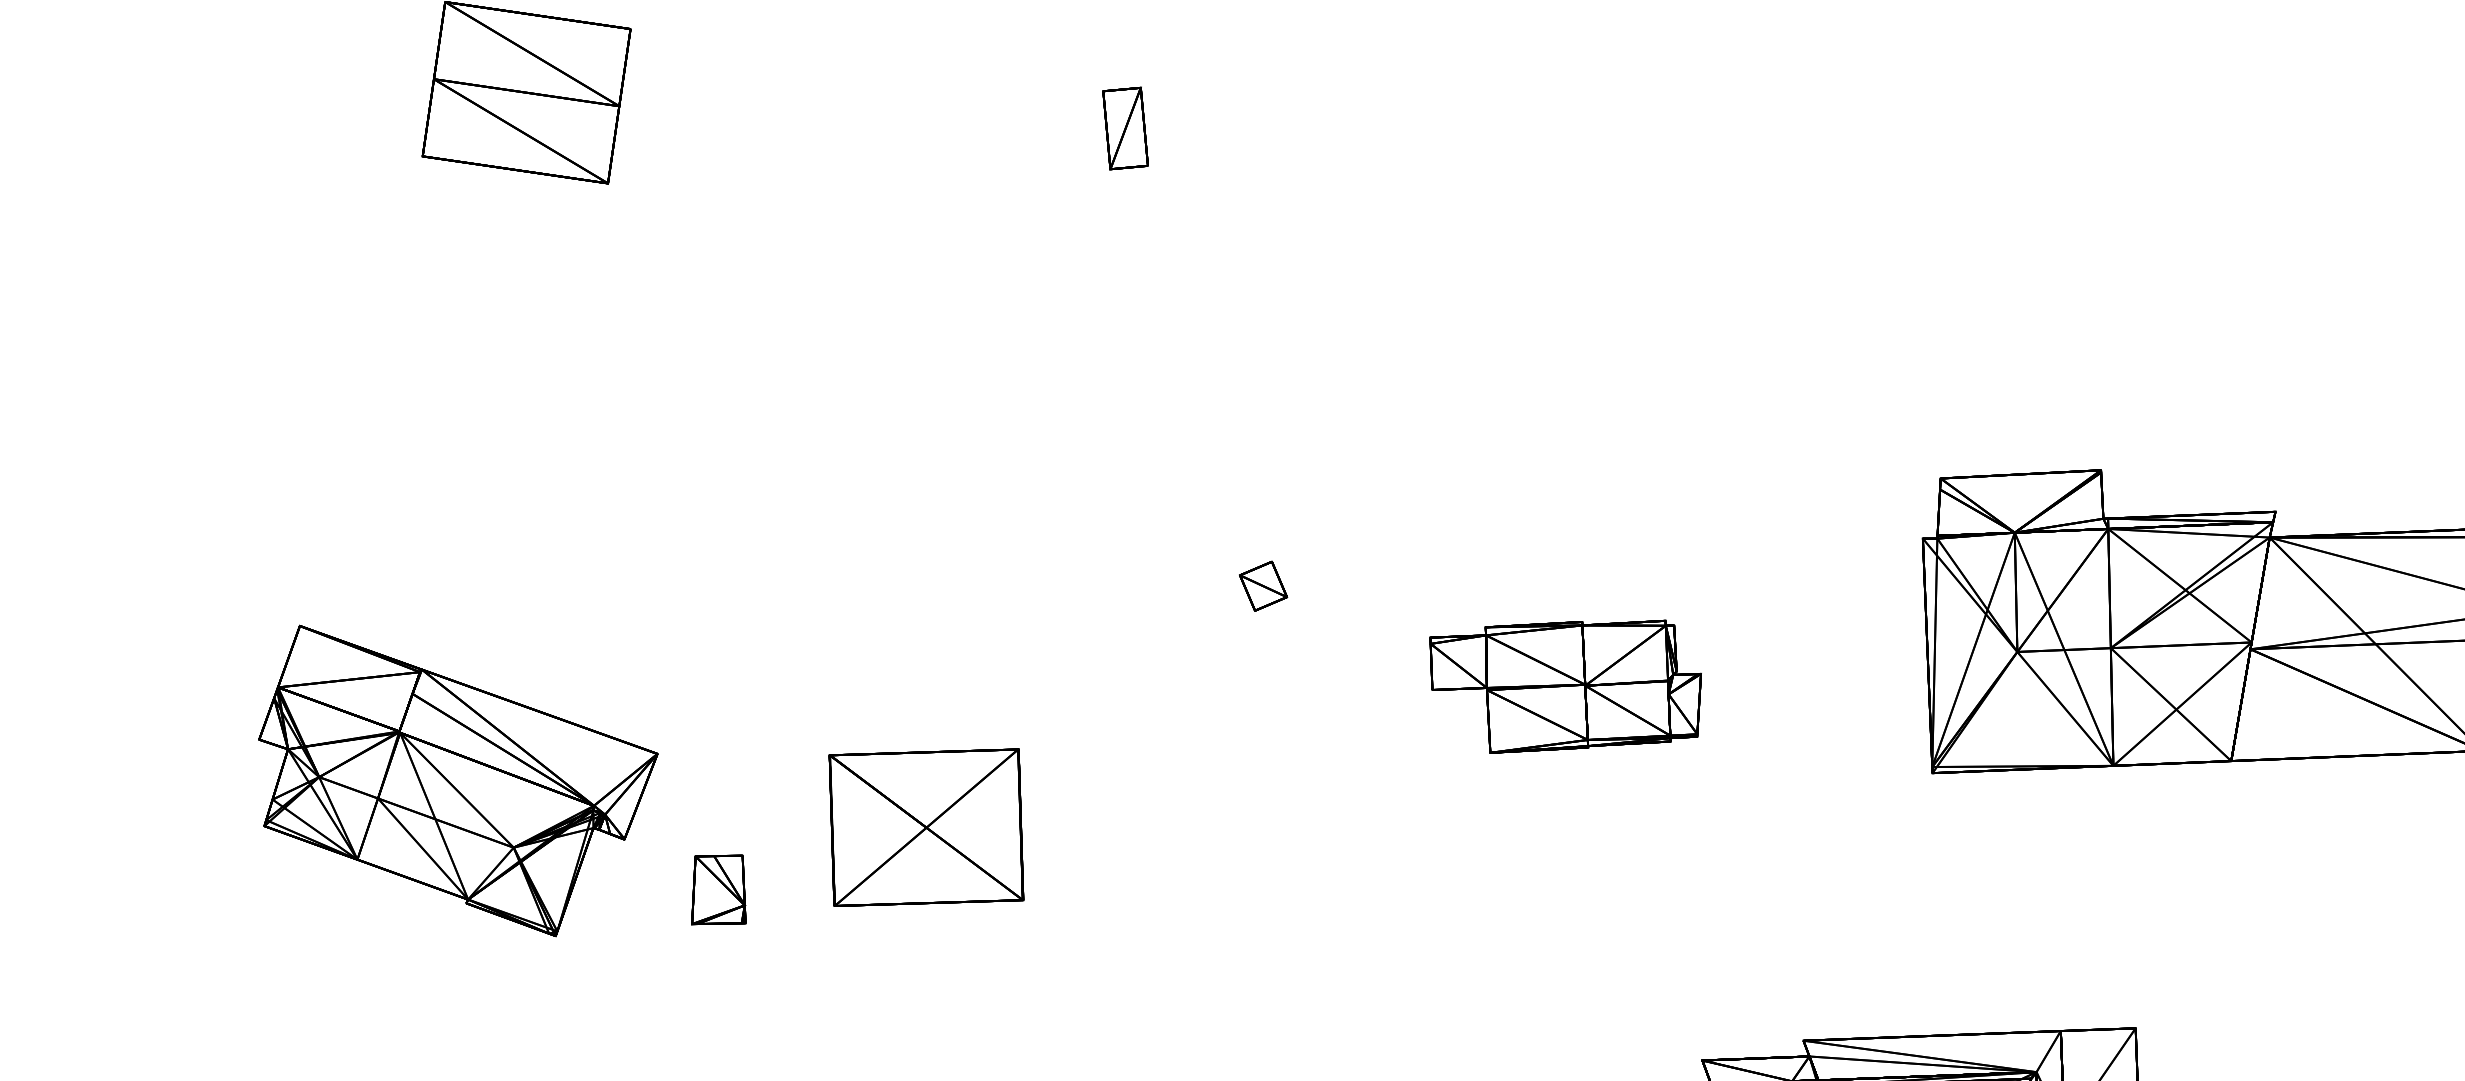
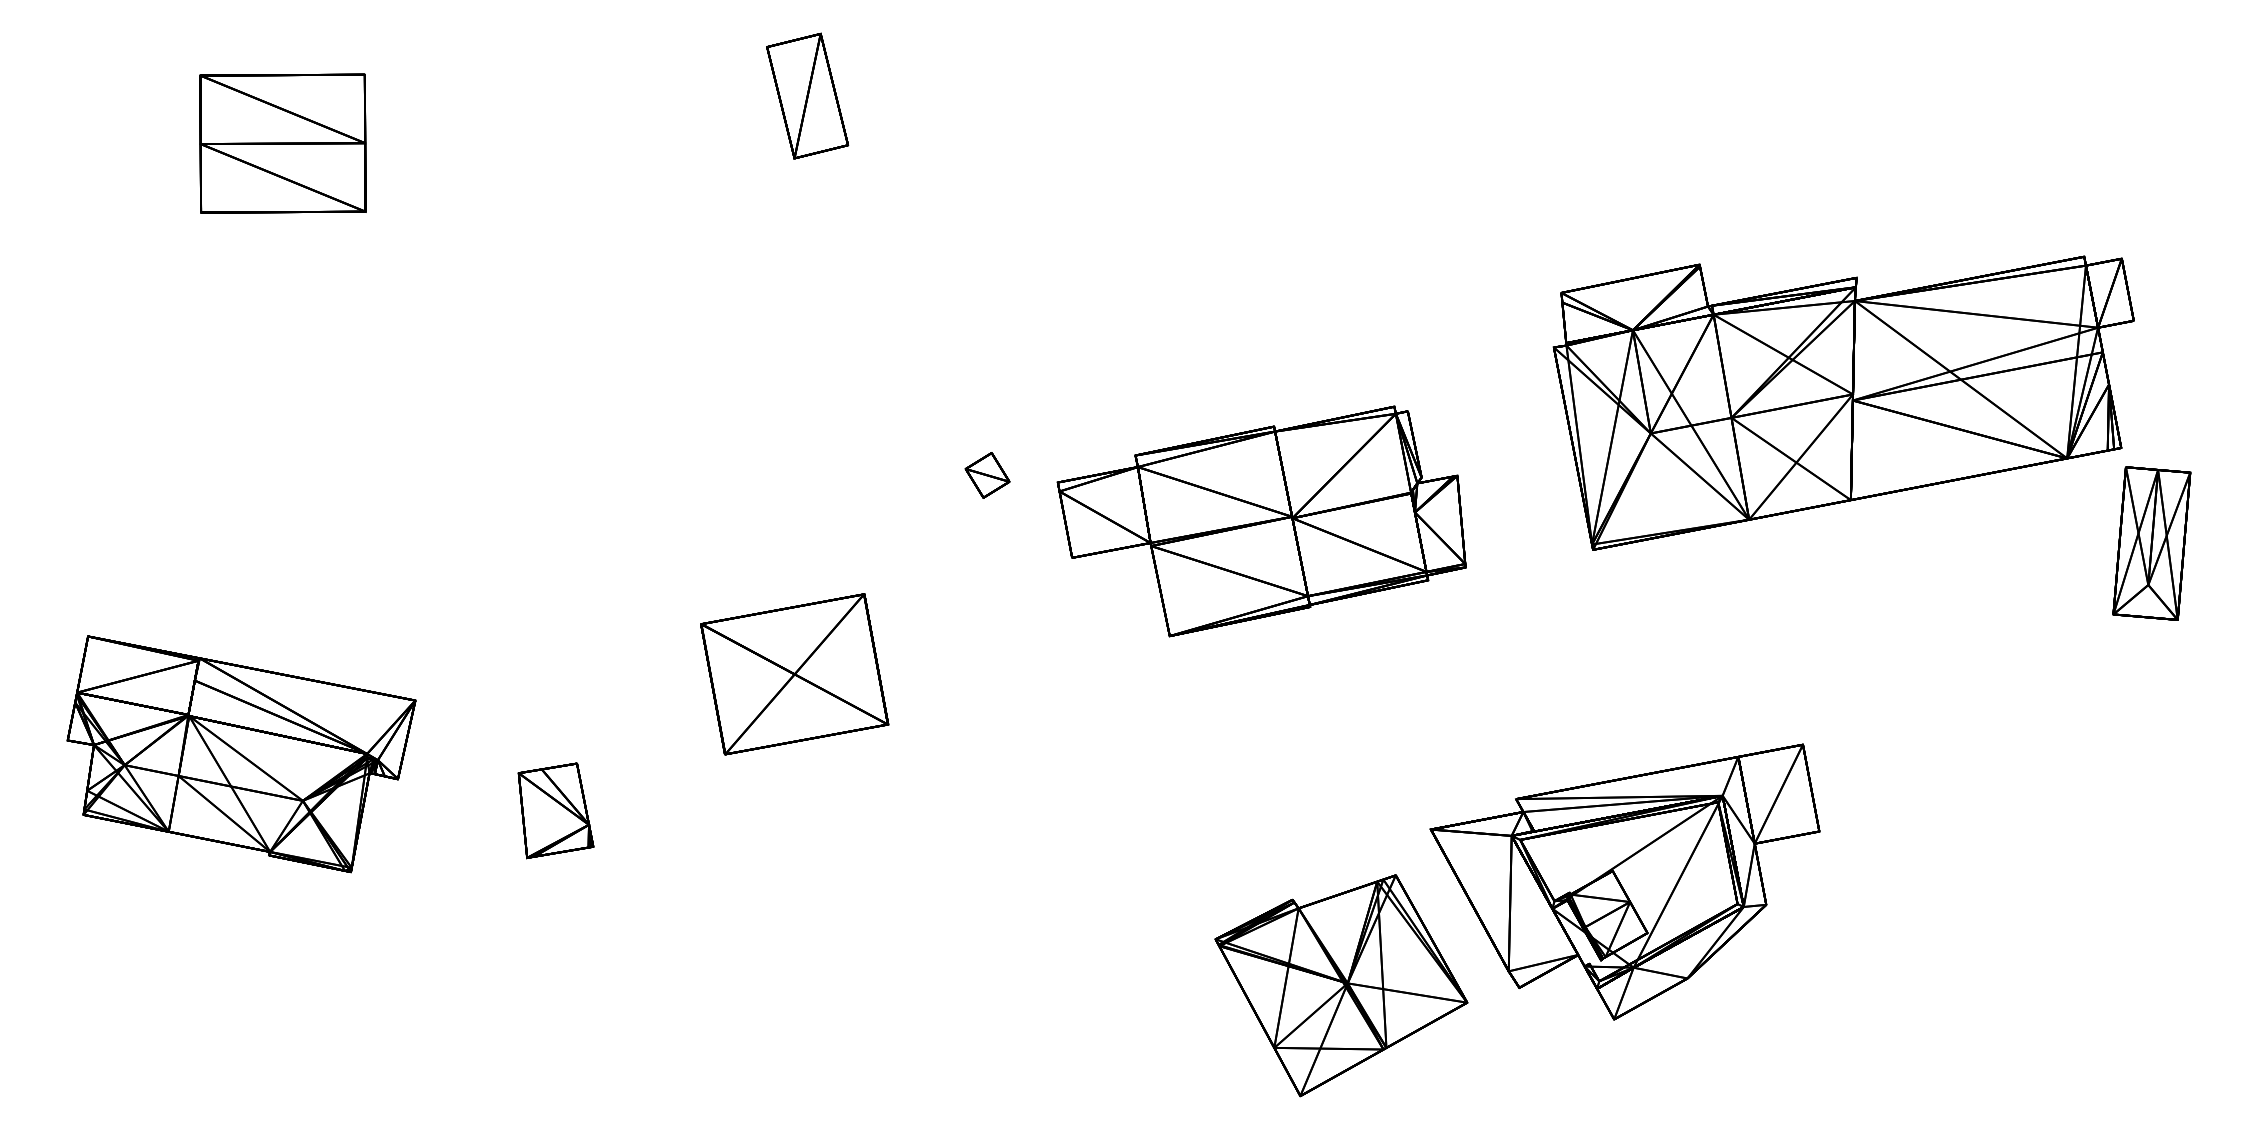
part: (1125, 127) -> (807, 95), size x1.67
part: (1564, 684) -> (1261, 521), size x1.67
part: (452, 785) -> (241, 754), moved
part: (926, 827) -> (794, 674), moved
part: (719, 889) -> (555, 810), size x1.43

